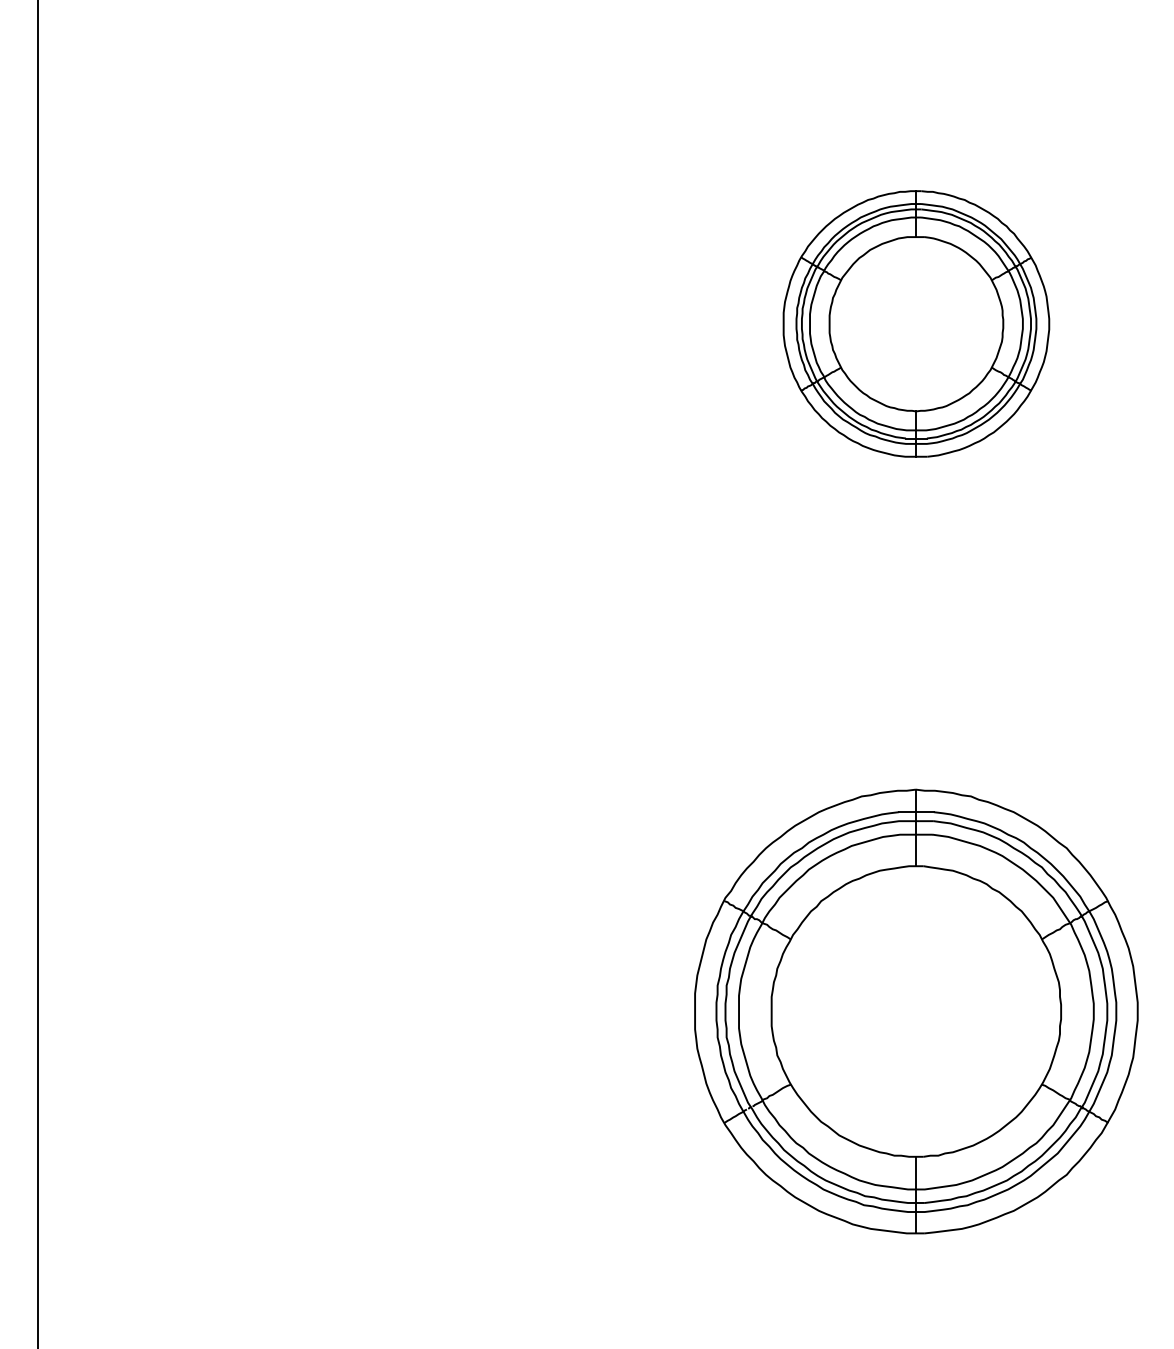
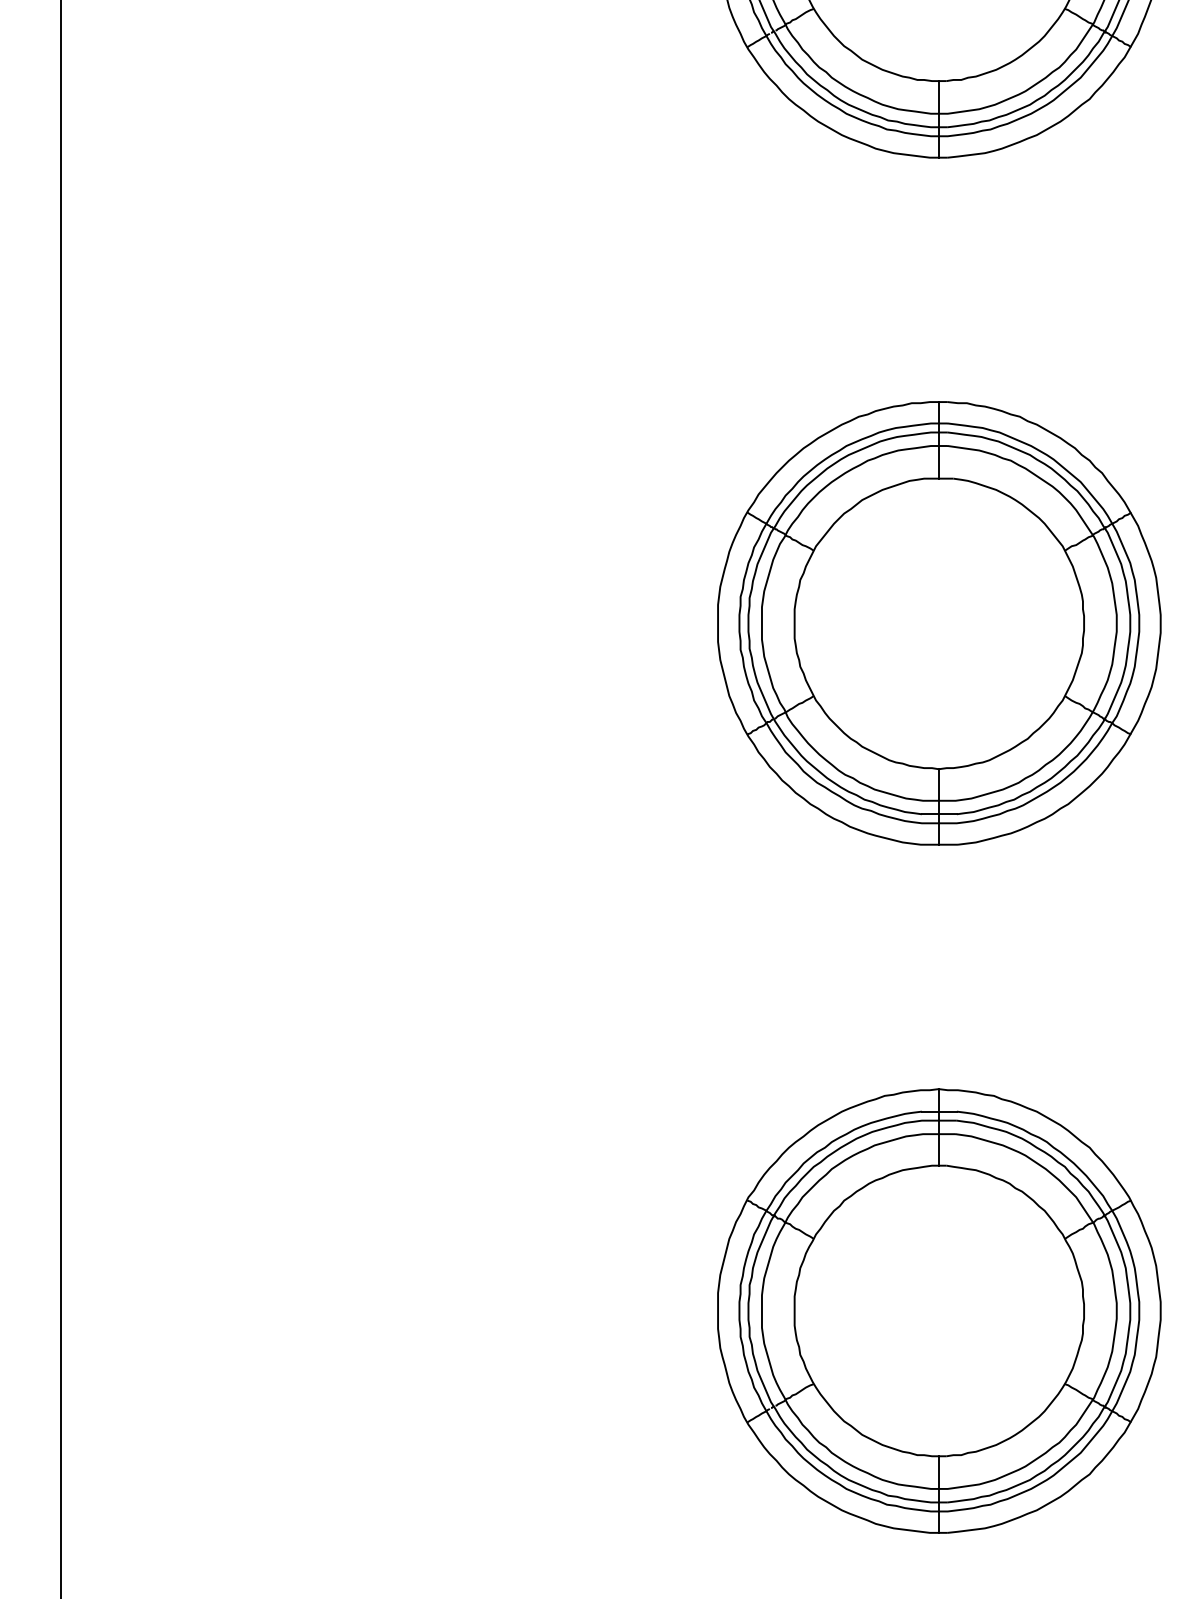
part: (916, 324) -> (939, 623), size x1.67

